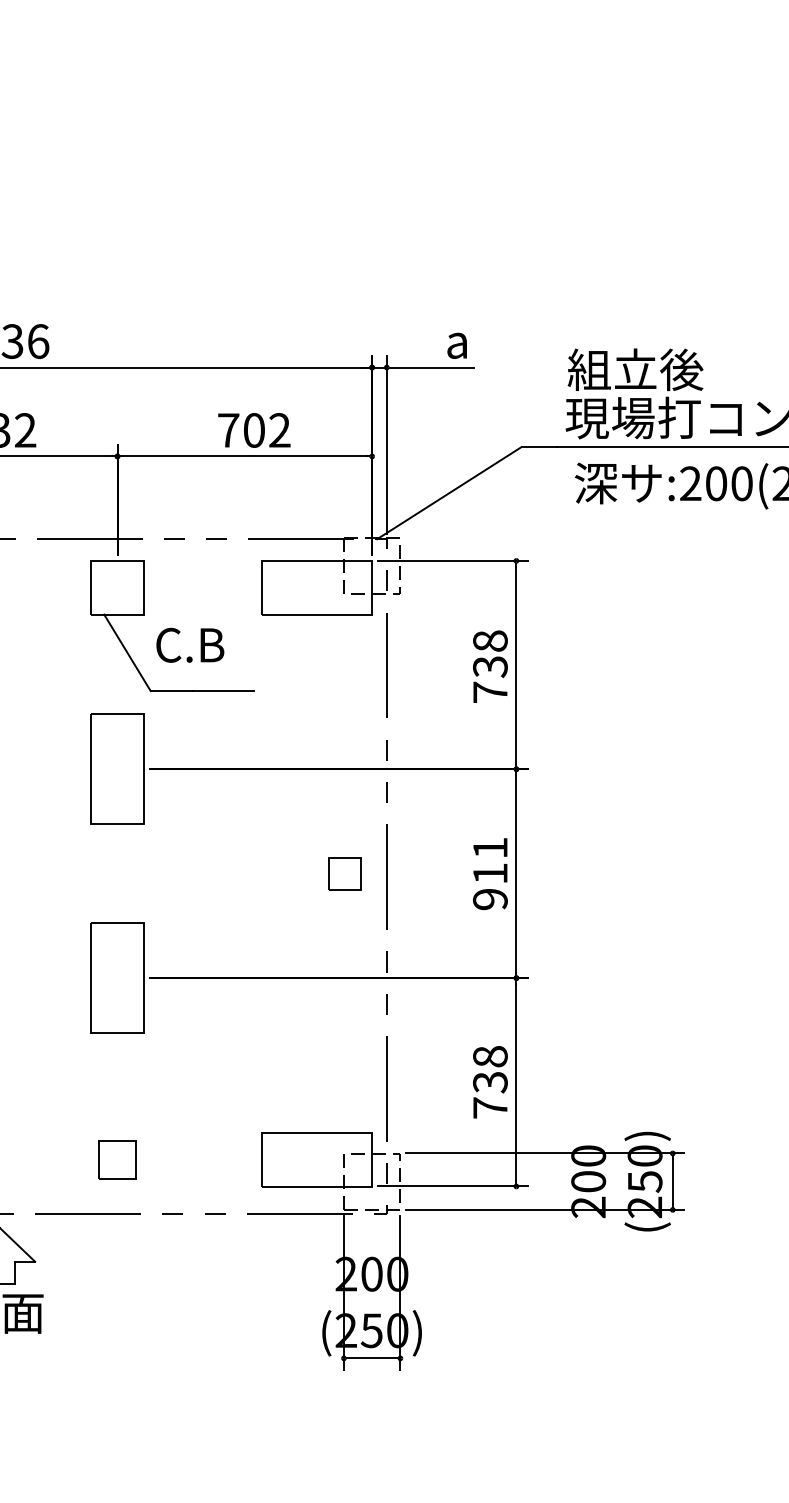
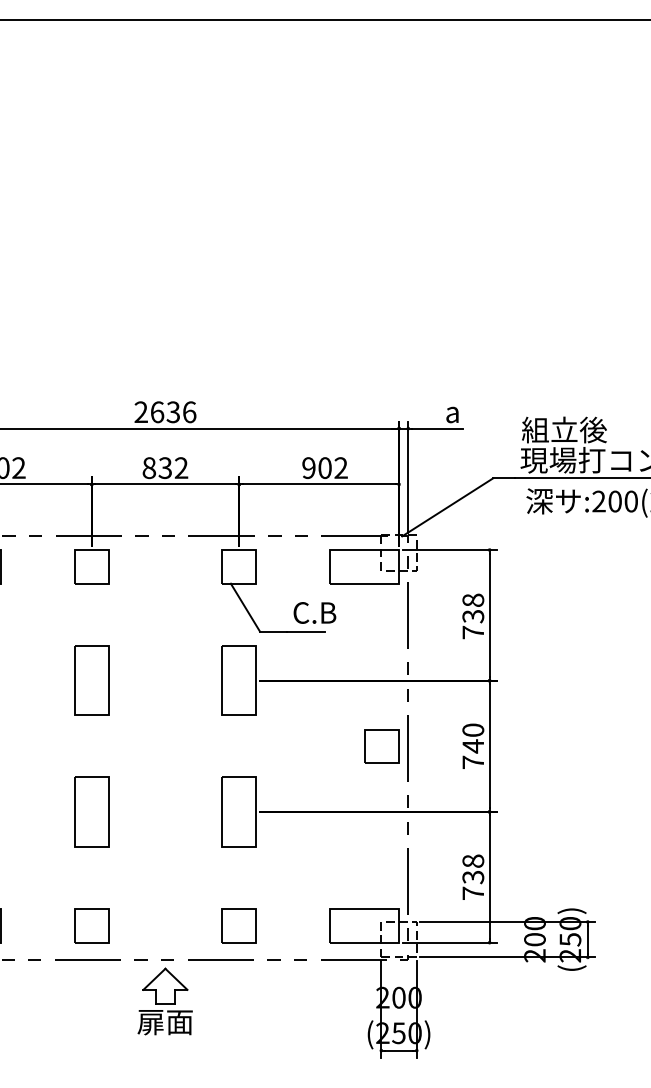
text: (227, 431) -> (308, 468), 702 -> 902
text: (189, 644) -> (314, 612), moved
part: (344, 873) -> (381, 746), size x1.67
text: (490, 873) -> (473, 746), 911 -> 740
part: (116, 1159) -> (238, 925), size x1.43

